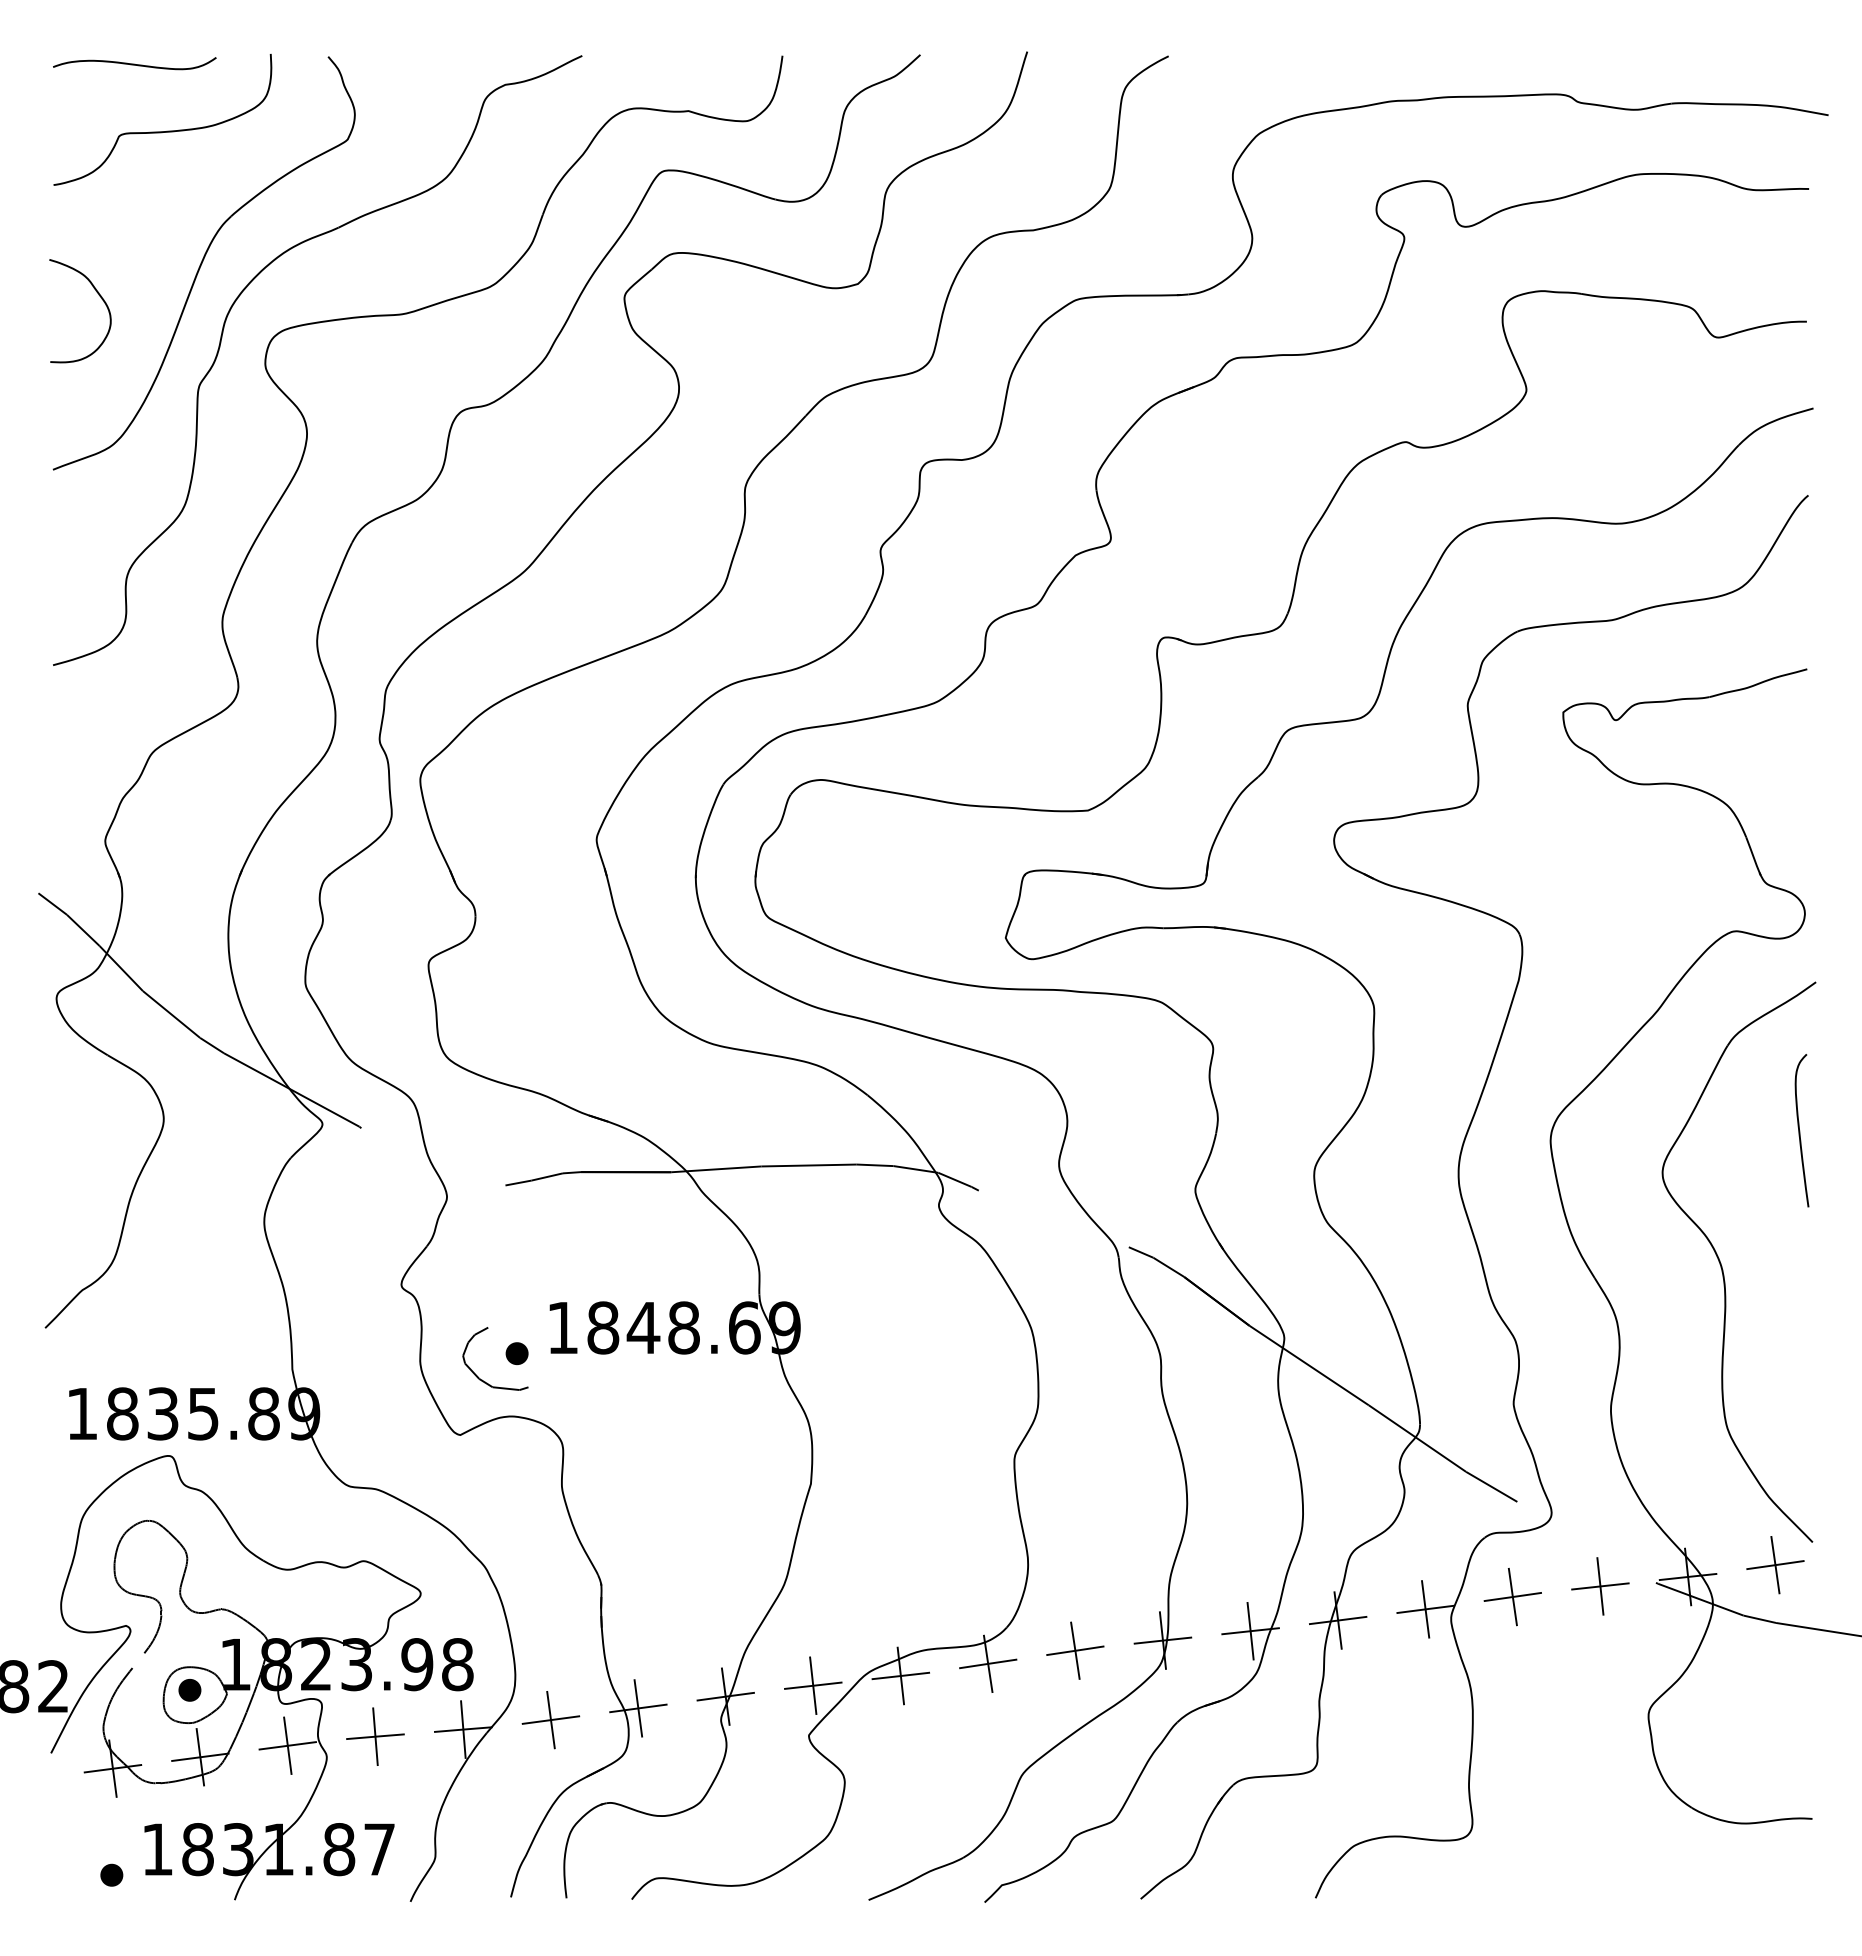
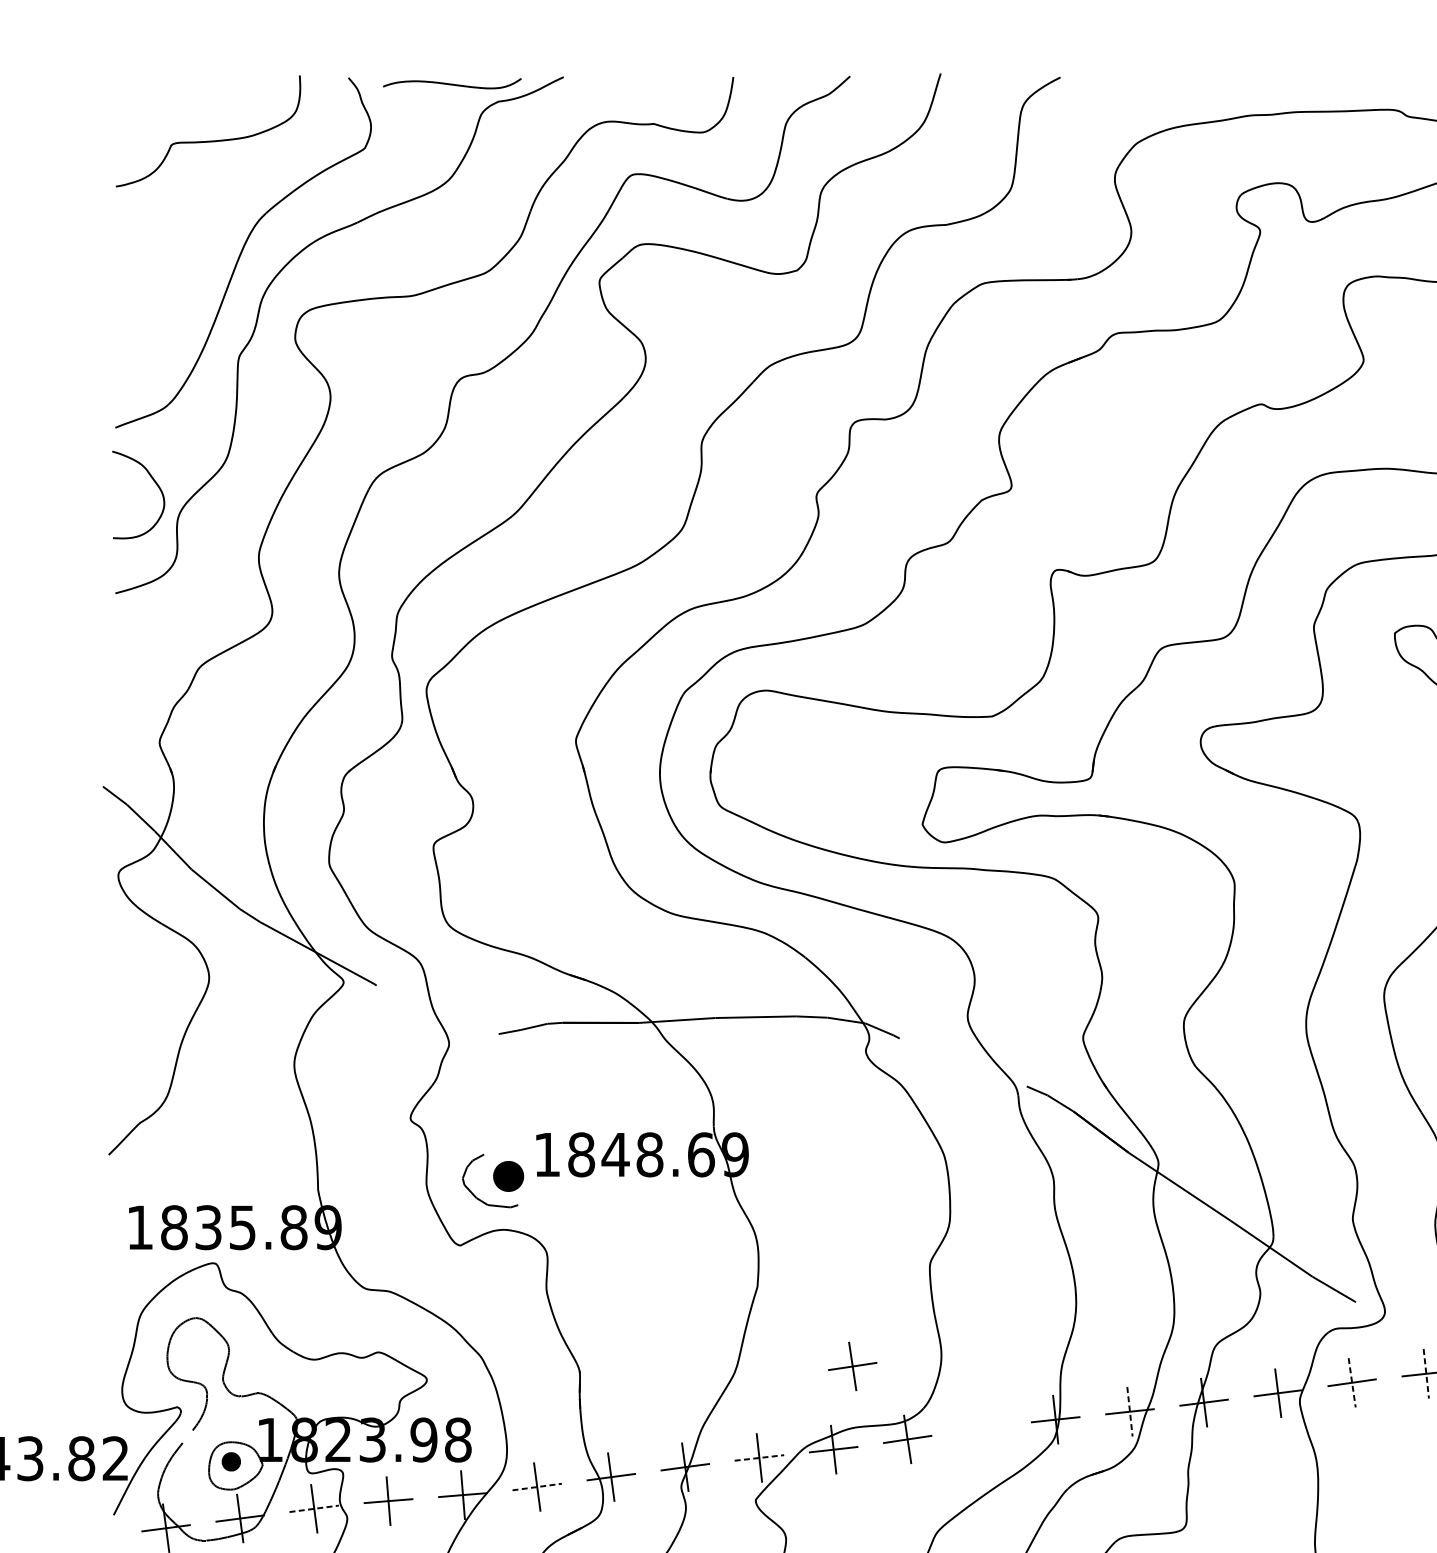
curve: (134, 63) -> (452, 83), moved
curve: (98, 295) -> (153, 481), moved
part: (516, 1353) -> (508, 1176), size x1.6
line: (1600, 1586) -> (1426, 1373), solid -> dashed
line: (1512, 1597) -> (1351, 1383), solid -> dashed
line: (1250, 1631) -> (1129, 1412), solid -> dashed
part: (1075, 1650) -> (852, 1366), moved
line: (813, 1685) -> (759, 1457), solid -> dashed
line: (551, 1720) -> (537, 1487), solid -> dashed
line: (287, 1745) -> (314, 1508), solid -> dashed

